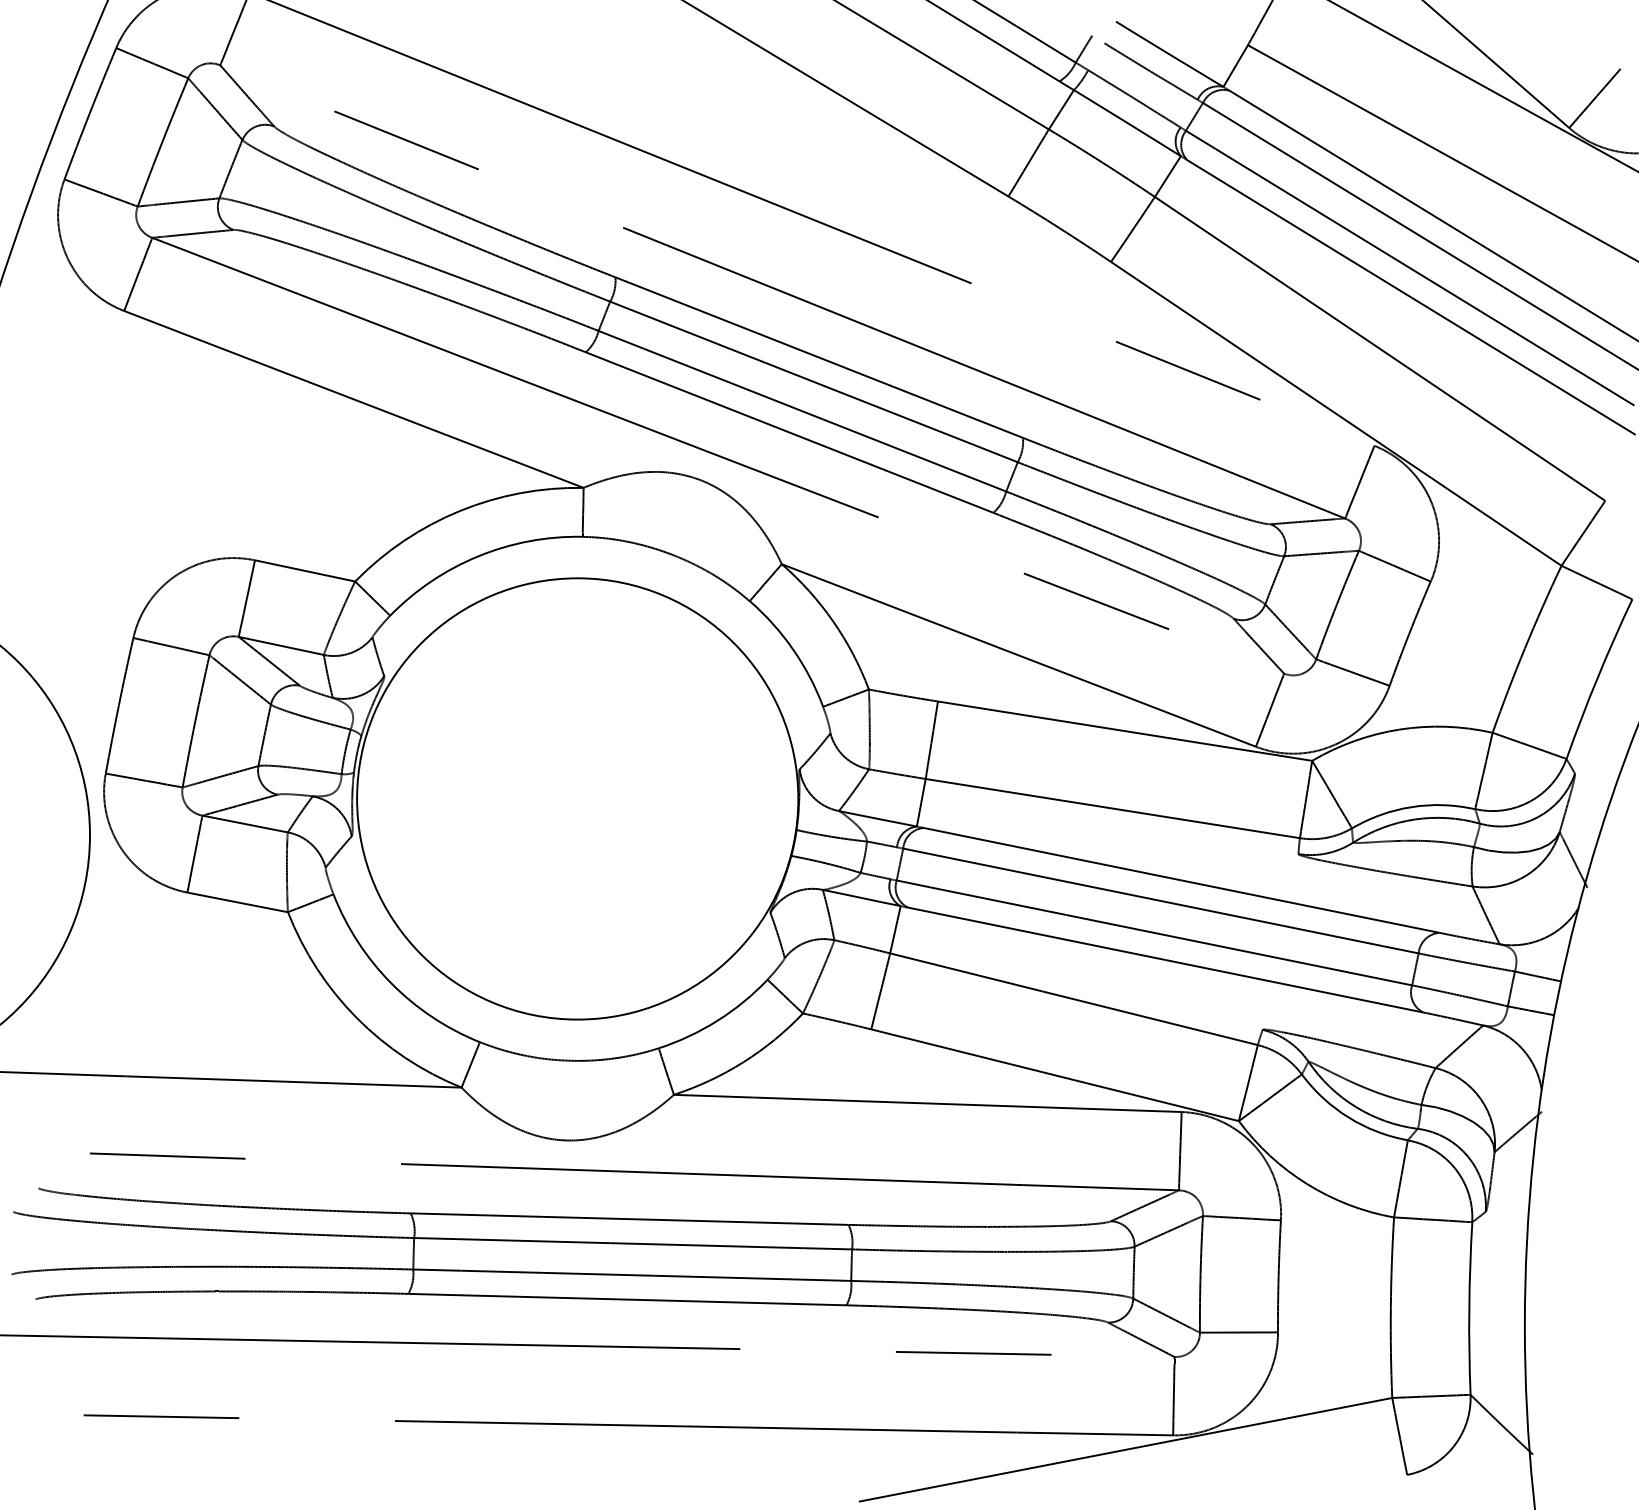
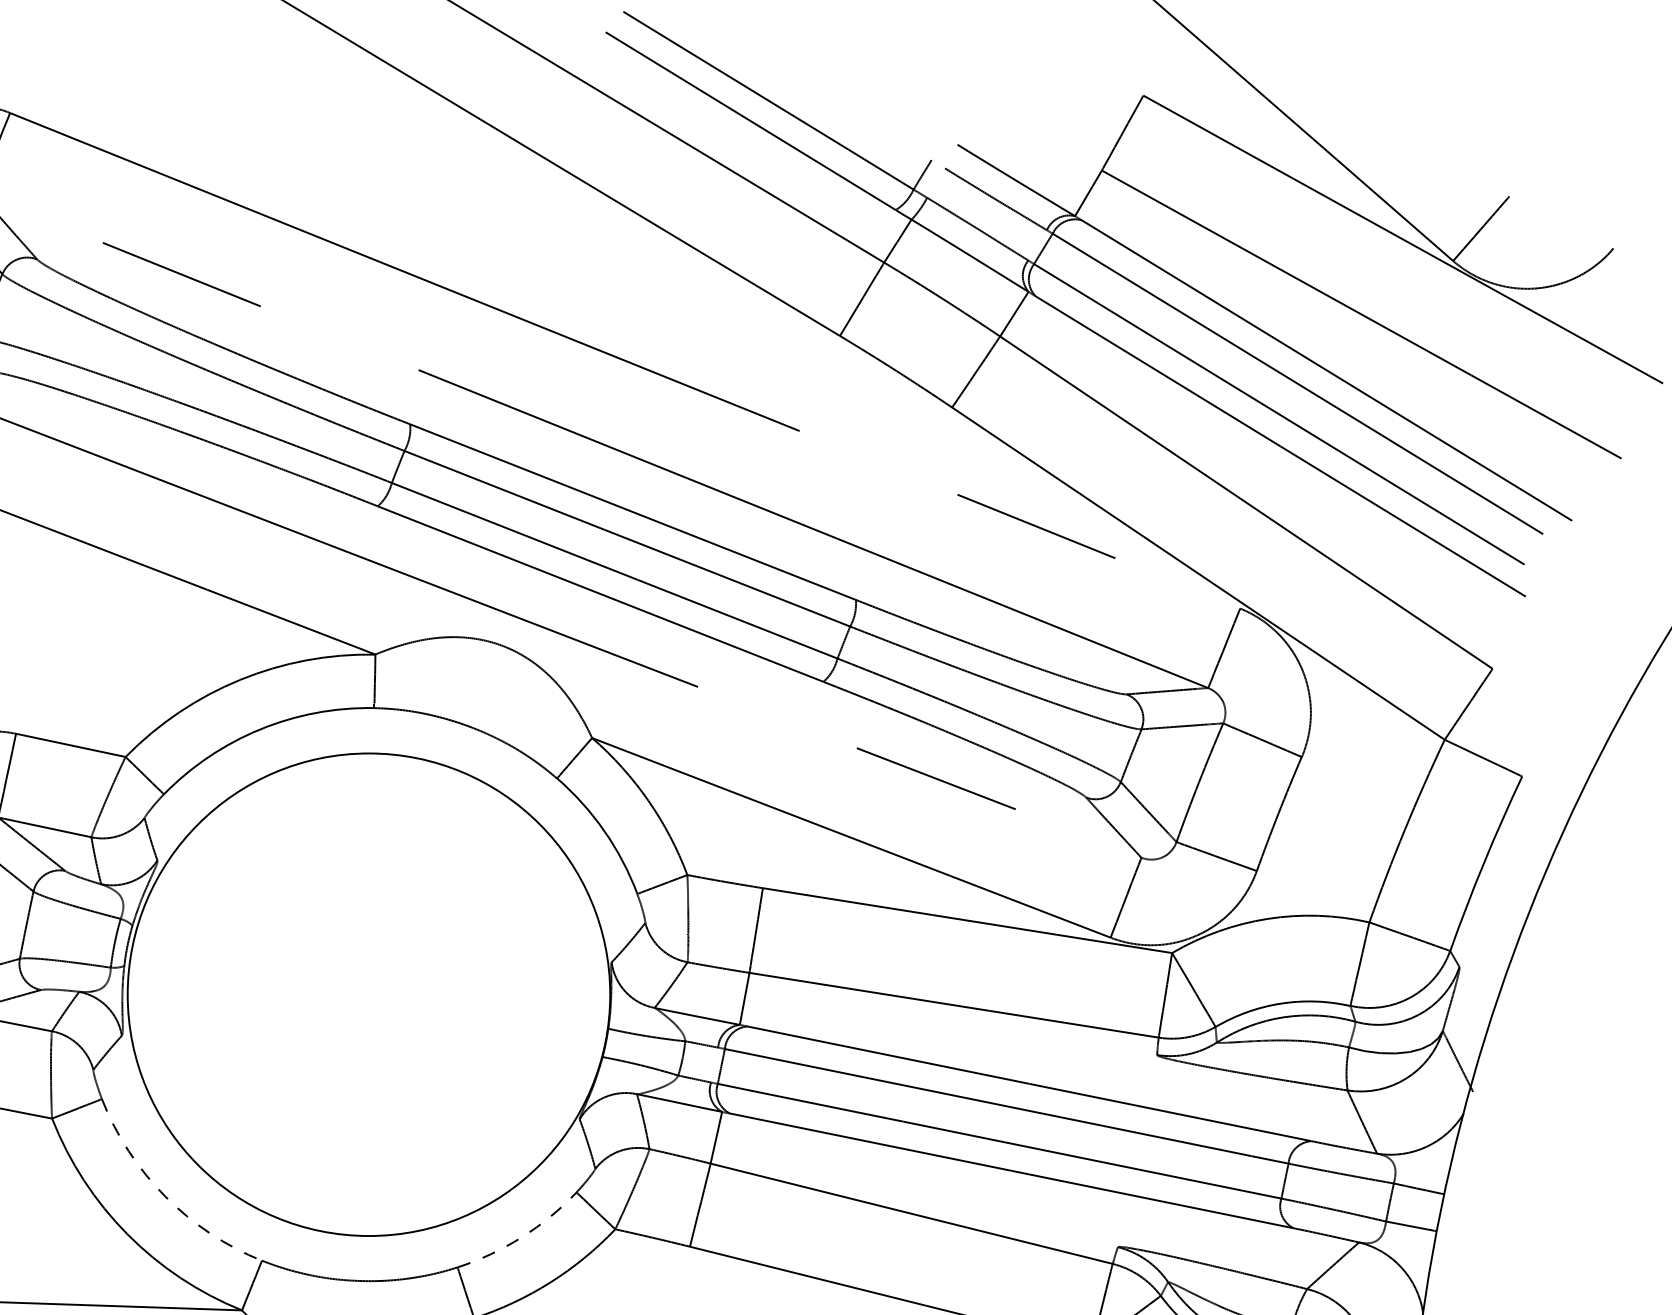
arc: (391, 983) -> (165, 1196), solid -> dashed
arc: (717, 1020) -> (521, 1237), solid -> dashed

